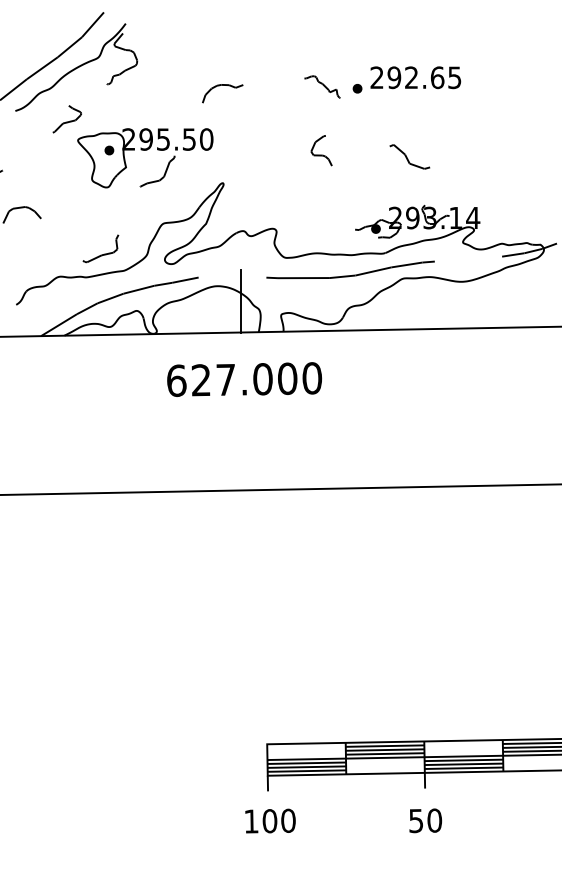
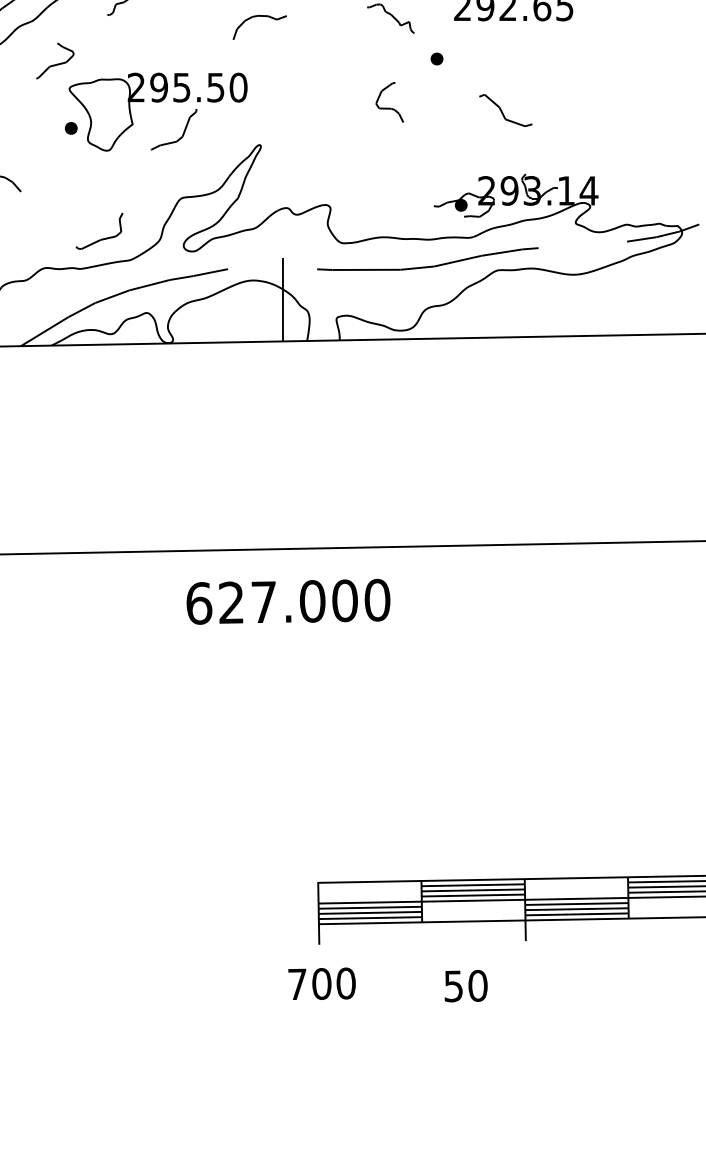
part: (357, 88) -> (436, 58), moved
part: (109, 150) -> (71, 128), moved
text: (244, 379) -> (288, 601), moved
text: (425, 820) -> (465, 985), moved
text: (251, 821) -> (297, 984), 100 -> 700

